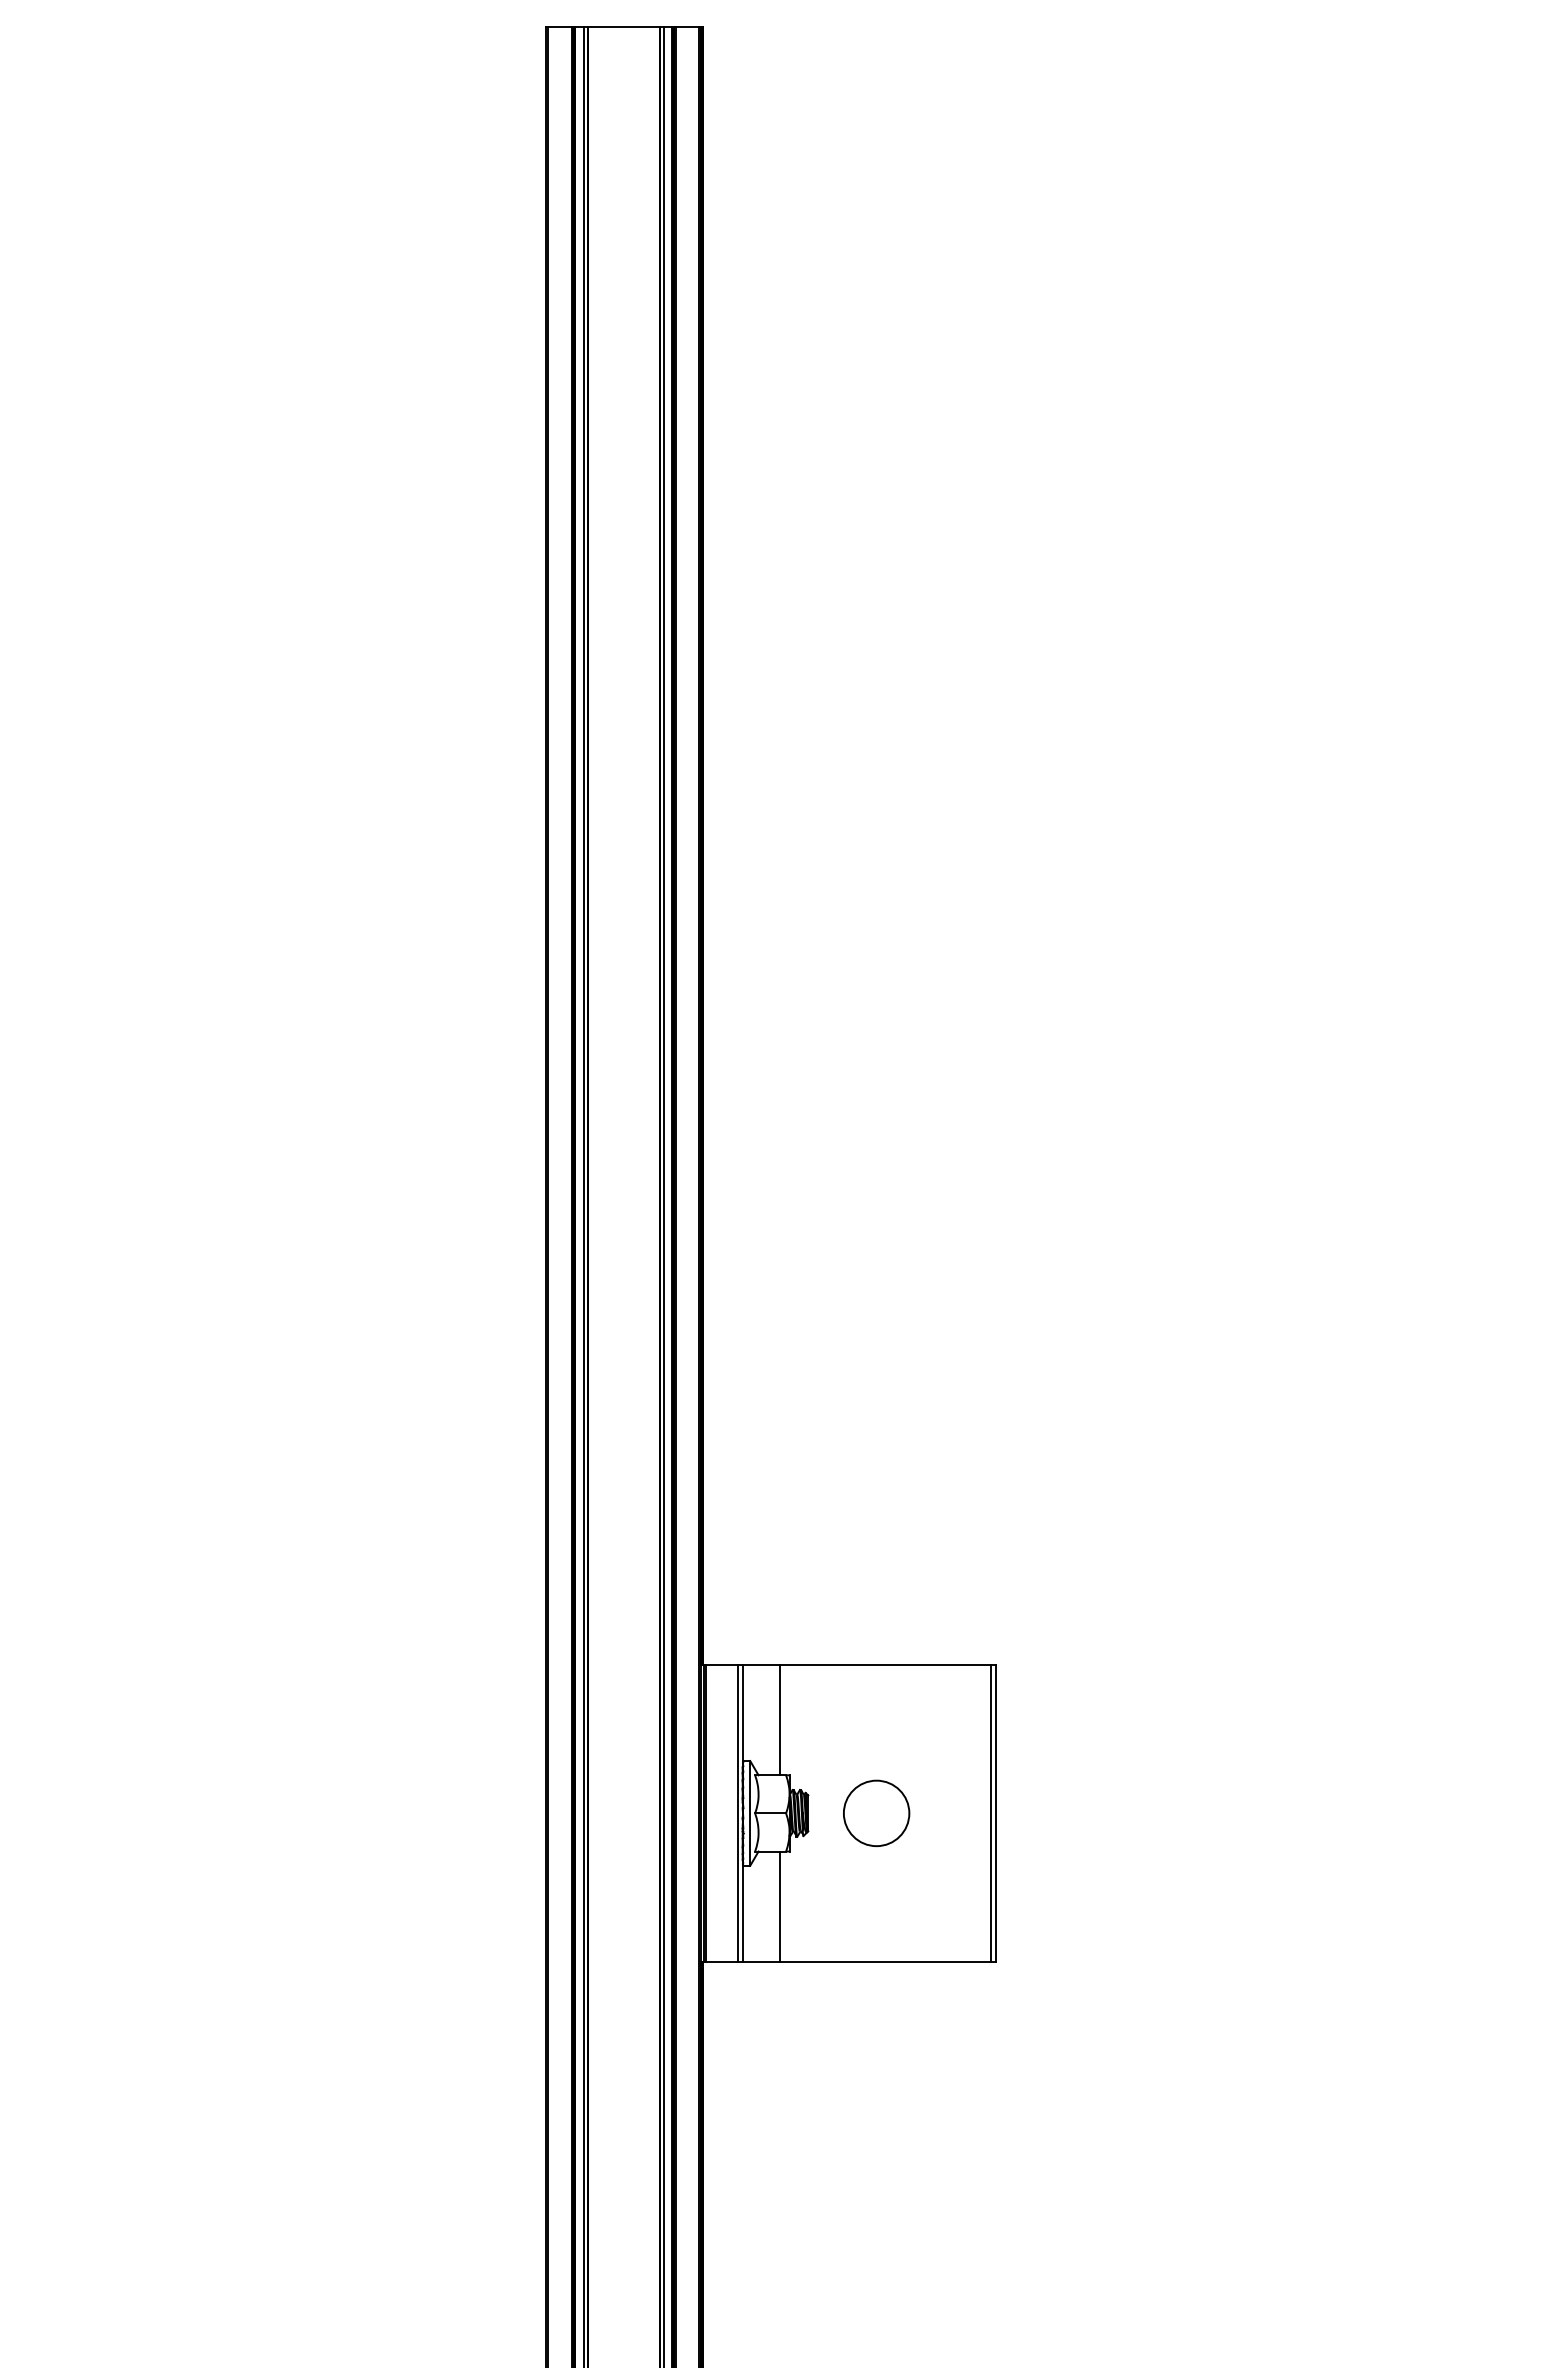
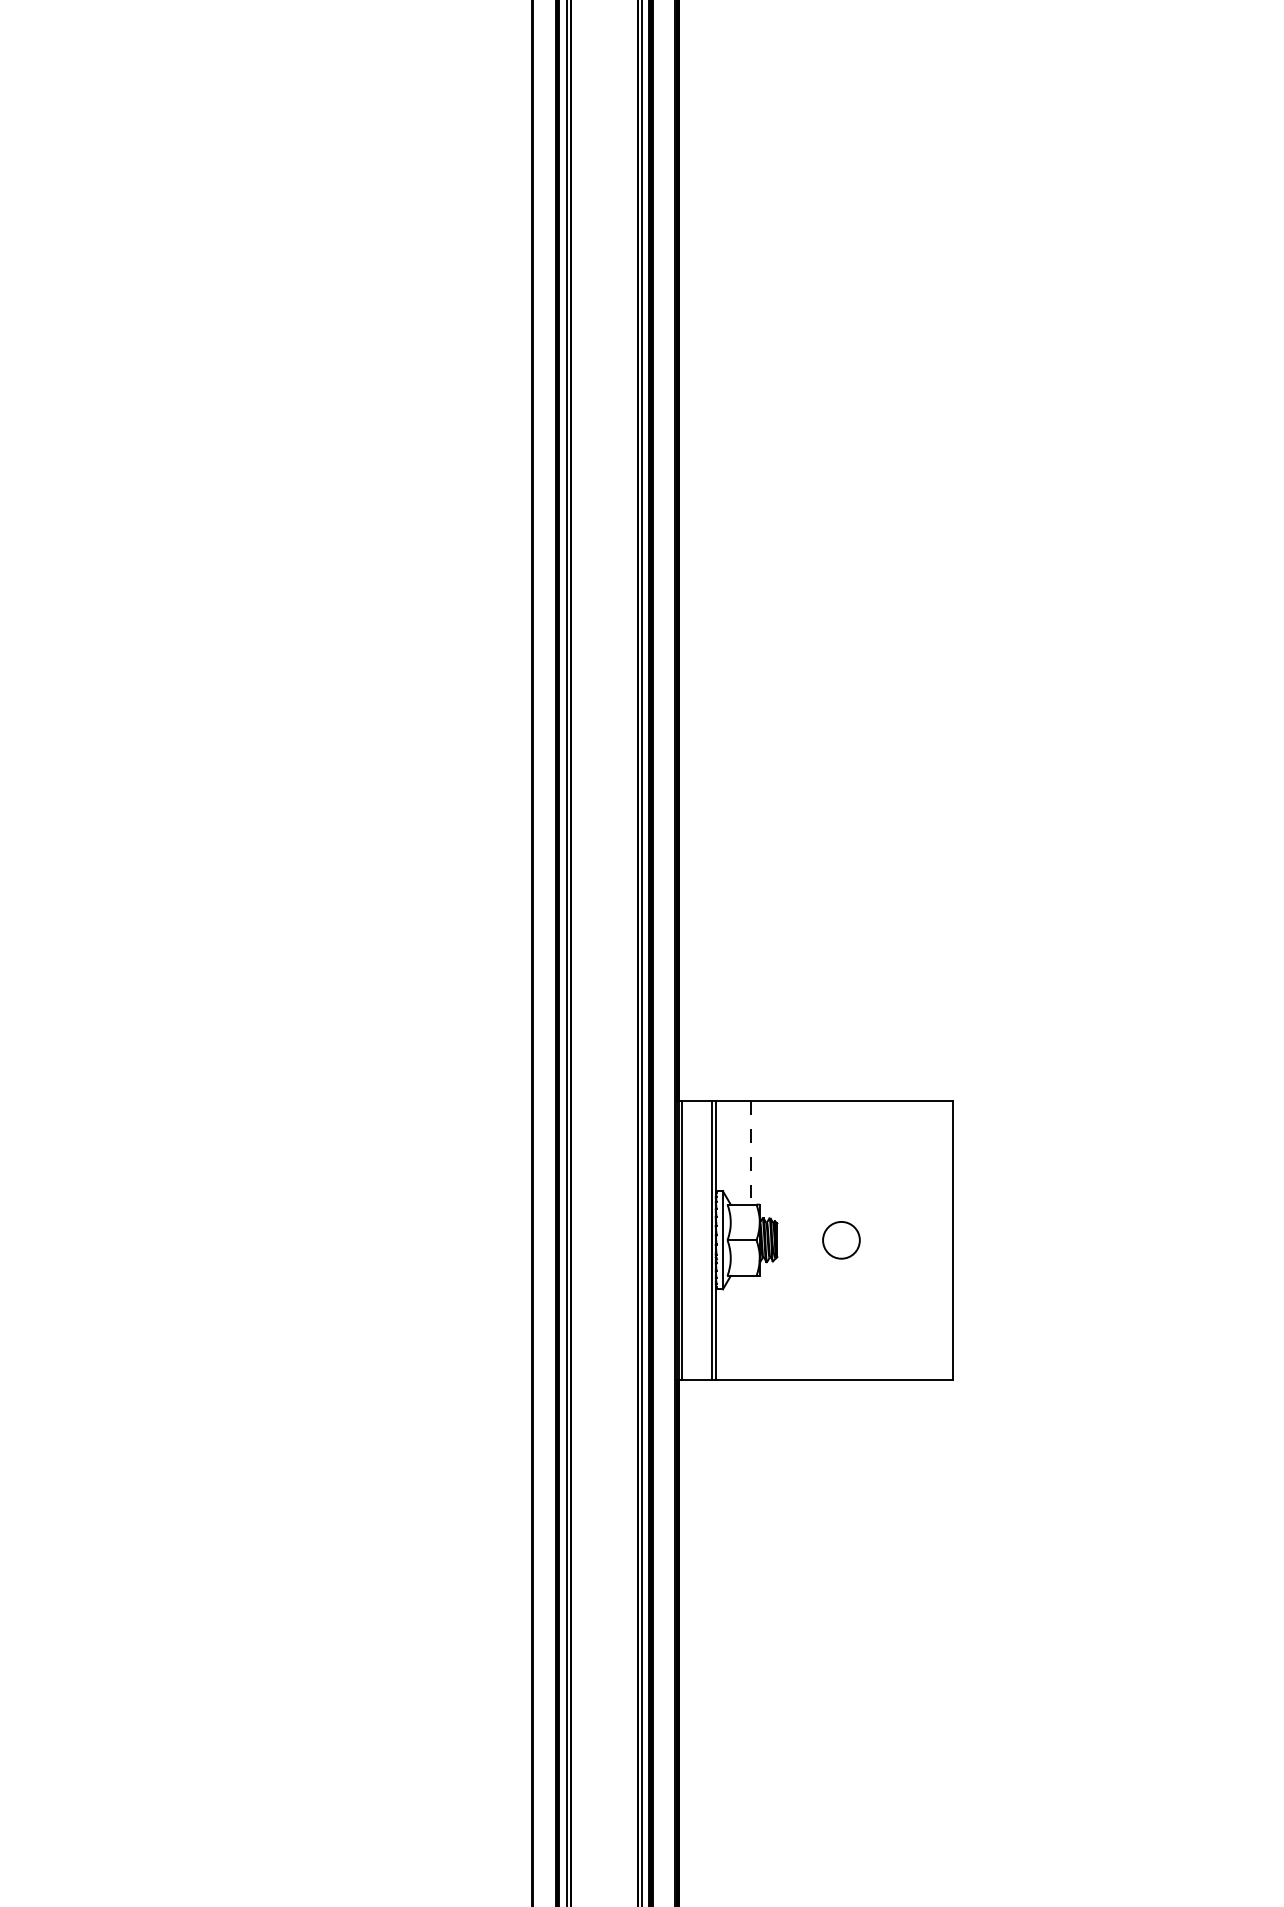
line: (779, 1720) -> (750, 1153), solid -> dashed
circle: (876, 1813) -> (841, 1240), size x0.6
line: (991, 1813) -> (948, 1240), removed
line: (779, 1906) -> (750, 1327), removed

